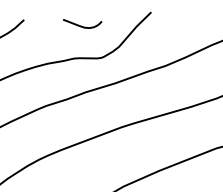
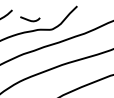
curve: (83, 24) -> (30, 19), moved

